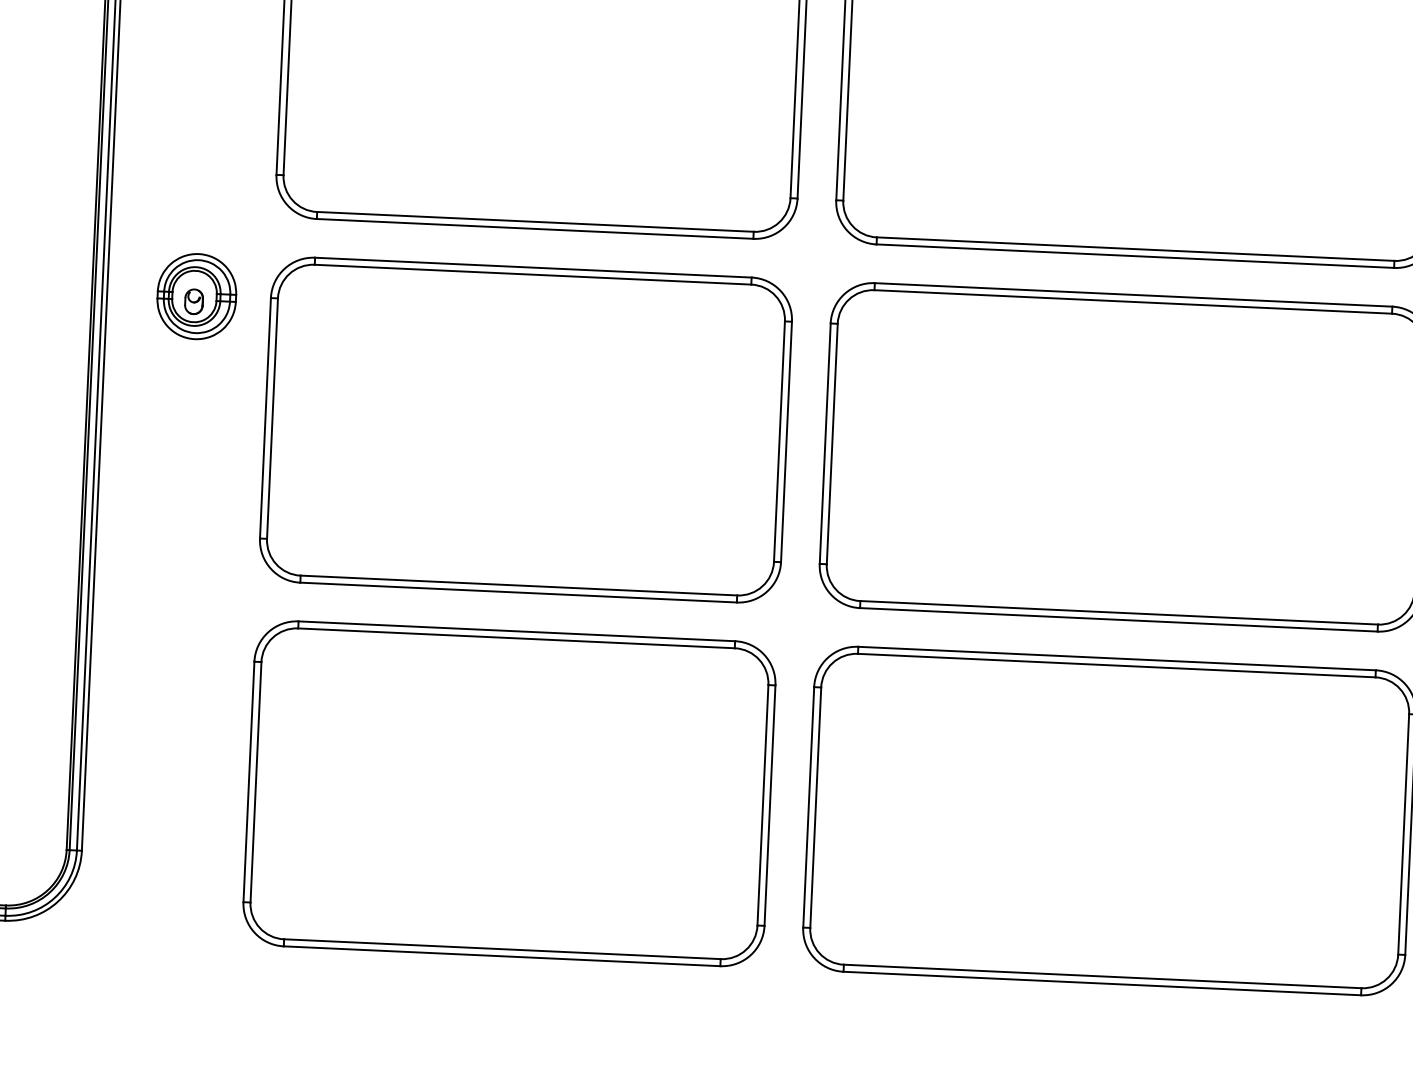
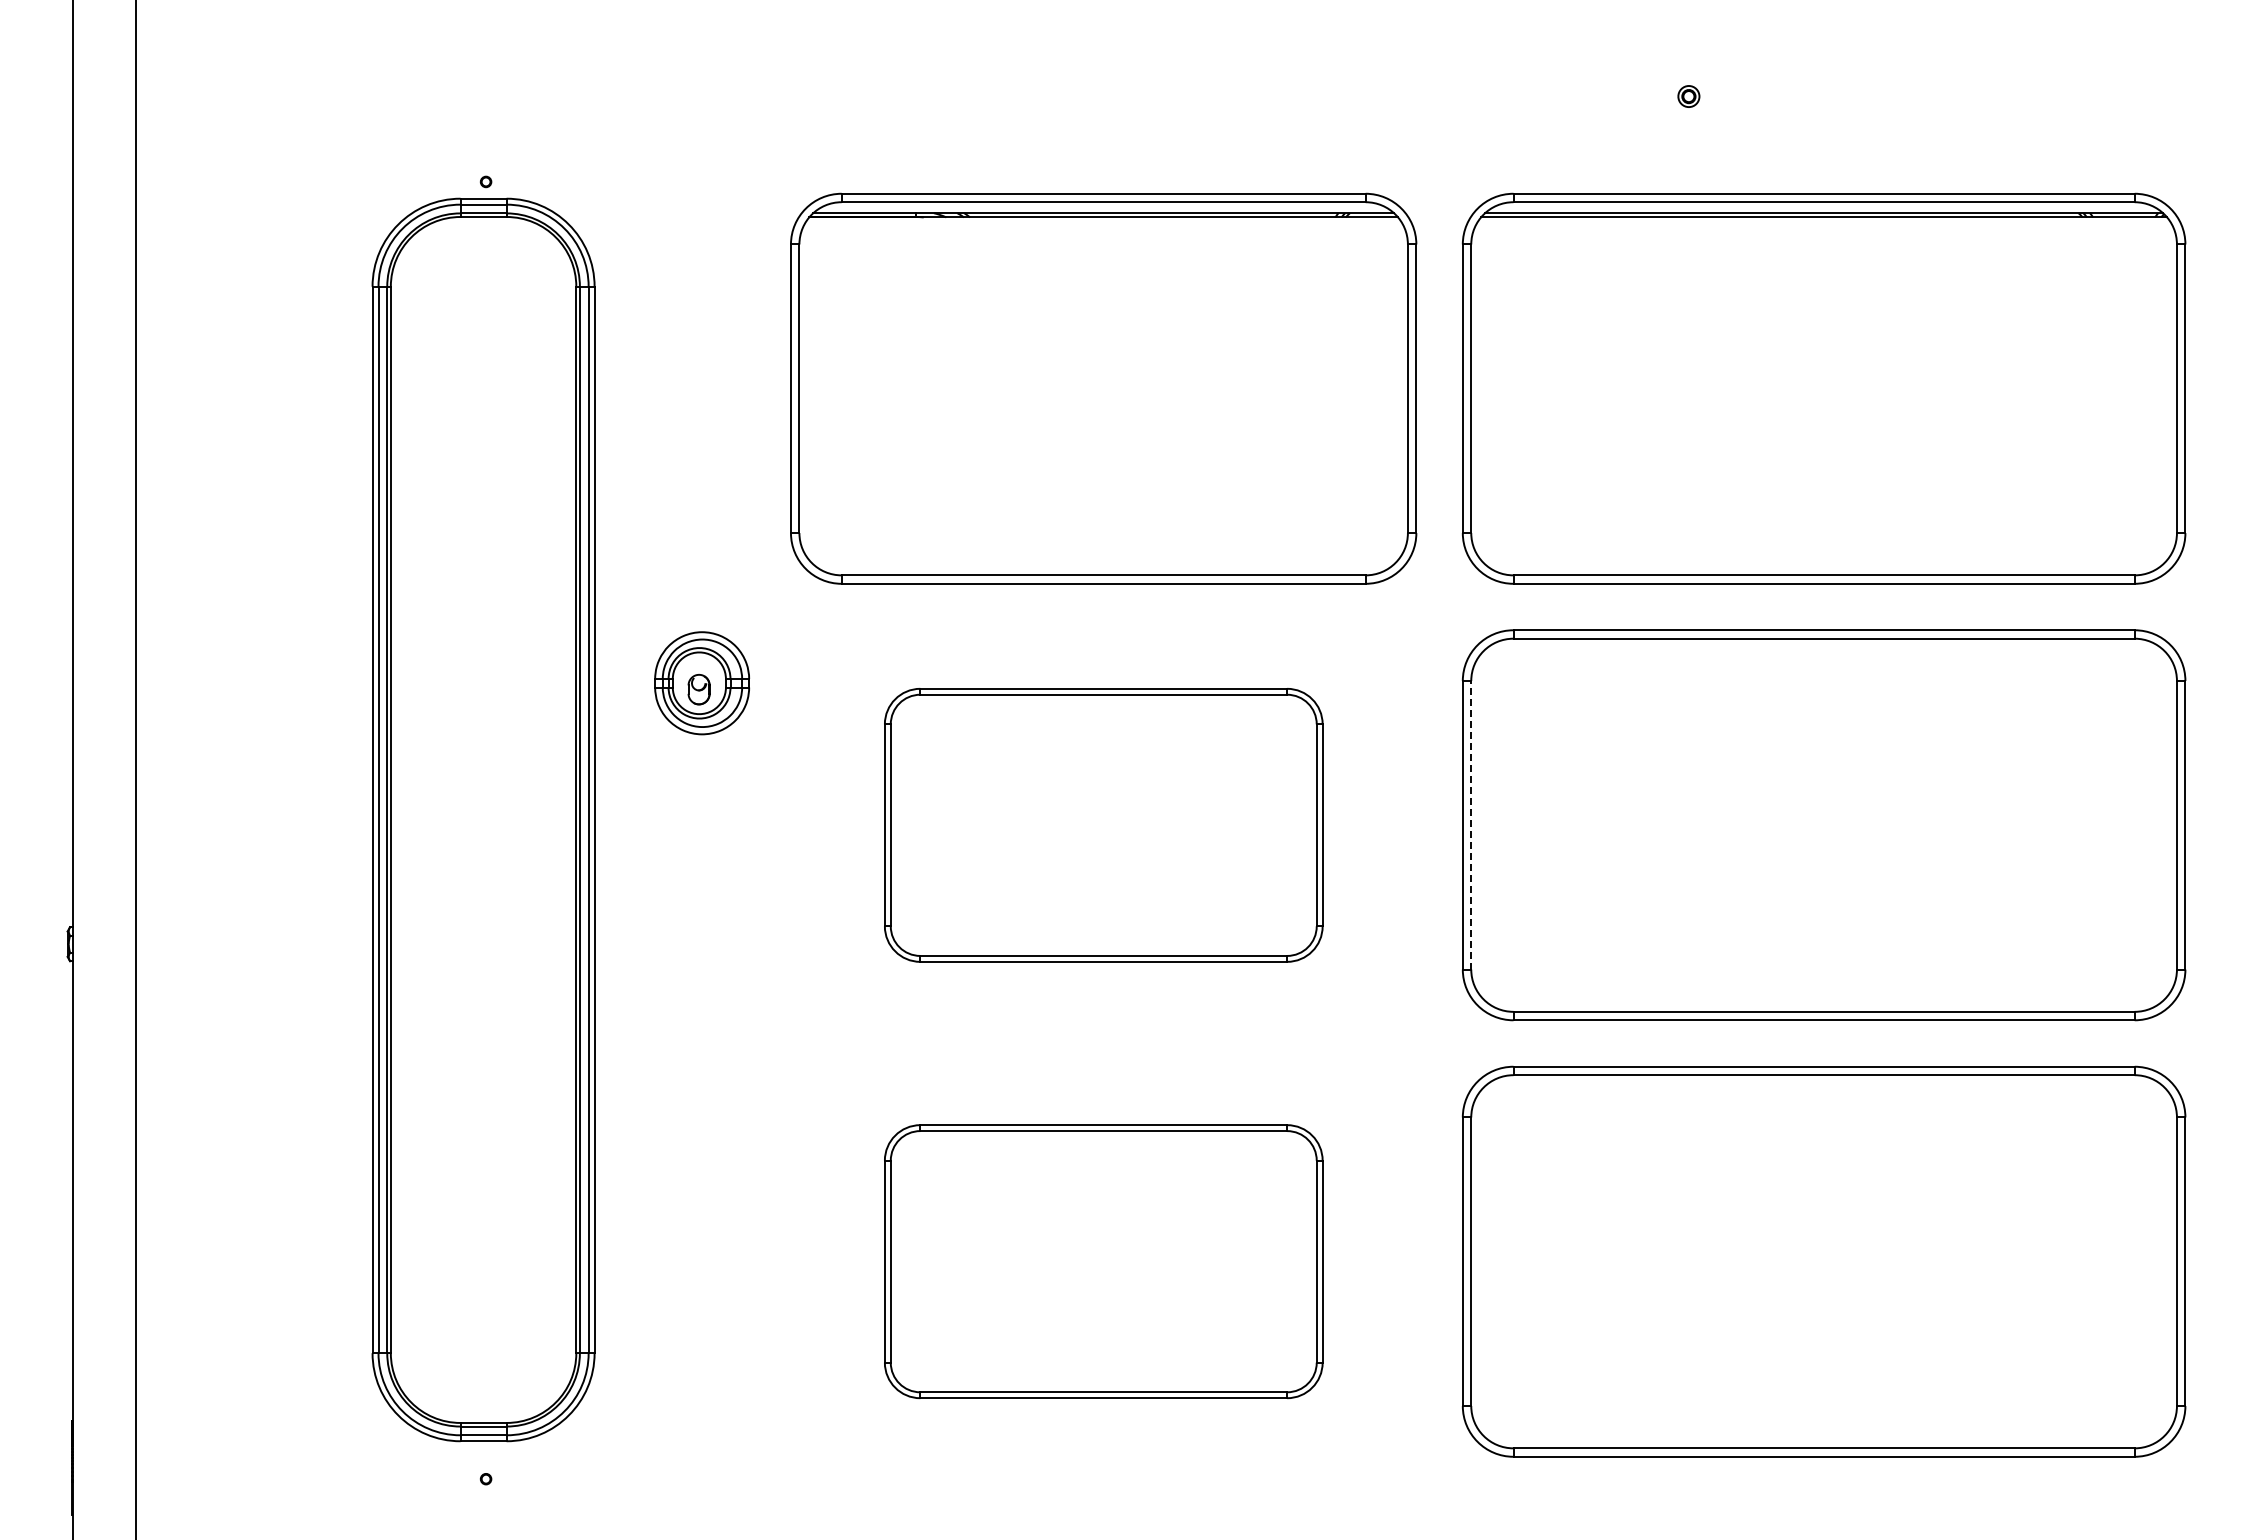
part: (525, 430) -> (1103, 825), size x0.7
line: (832, 443) -> (1471, 824), solid -> dashed
part: (509, 793) -> (1103, 1261), size x0.7

